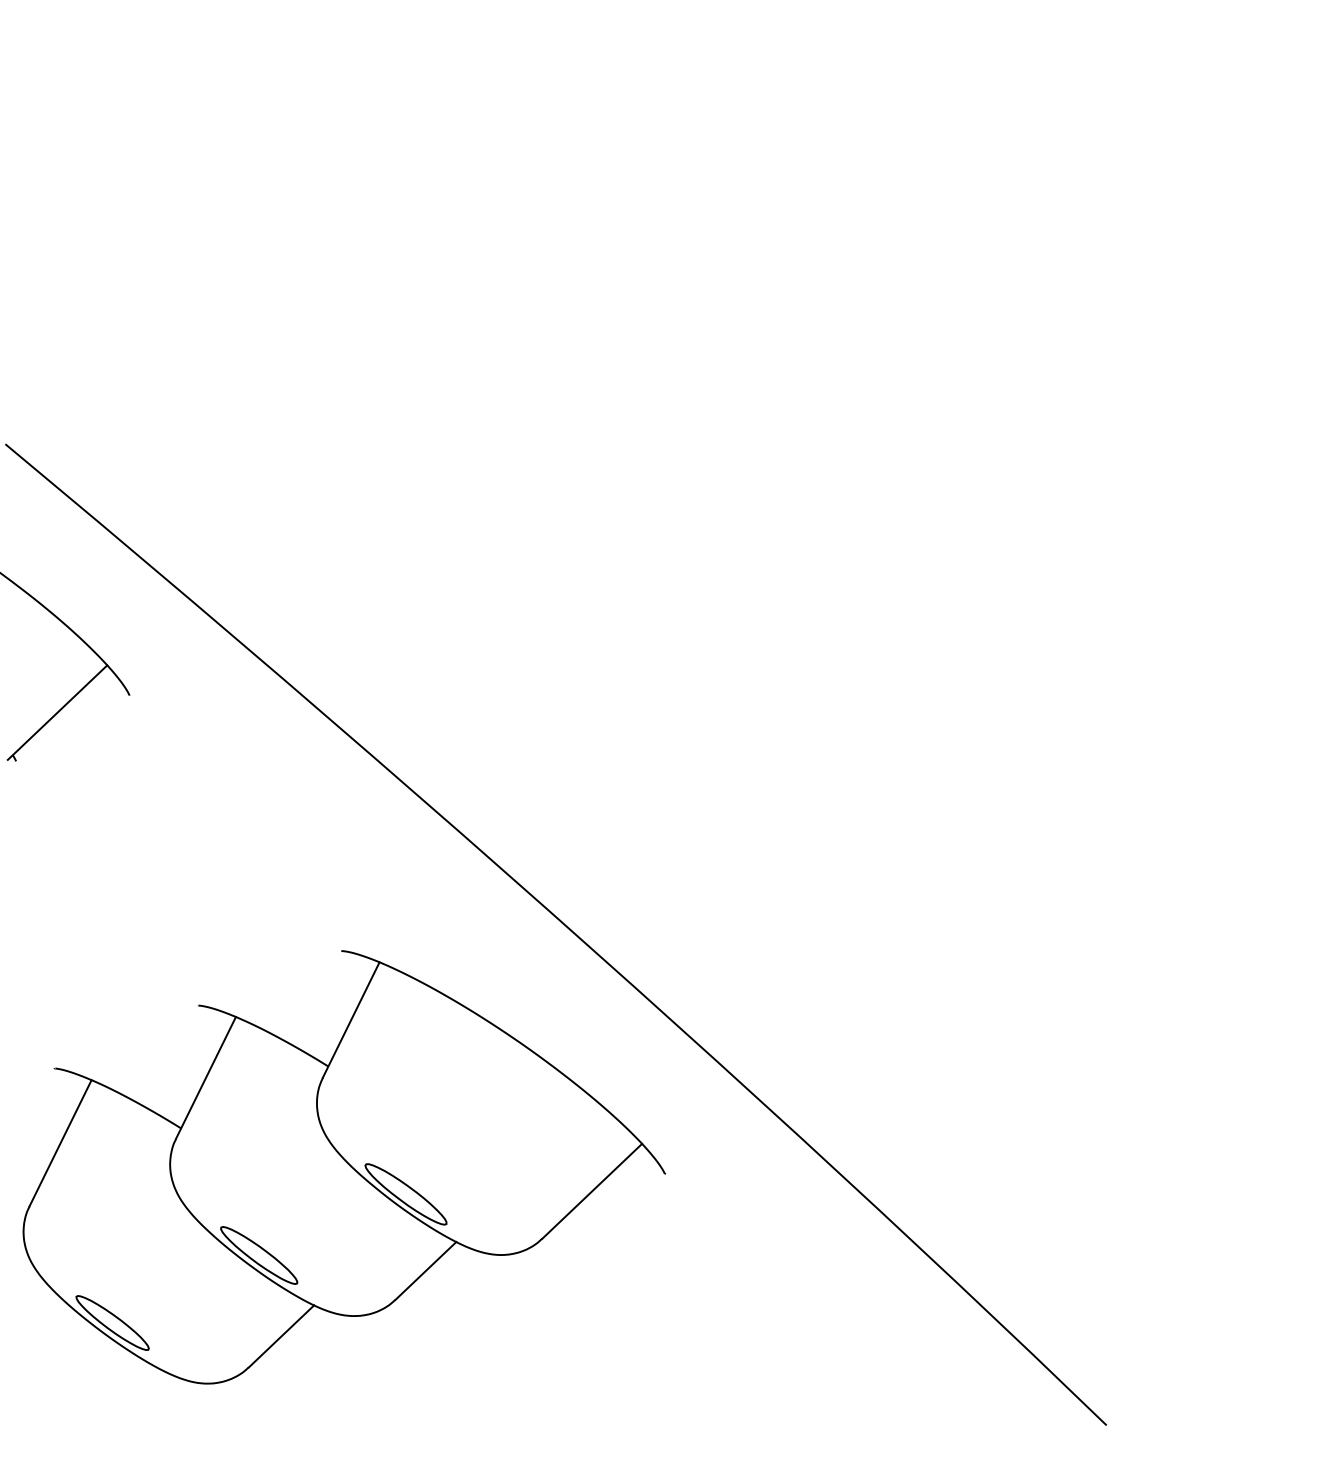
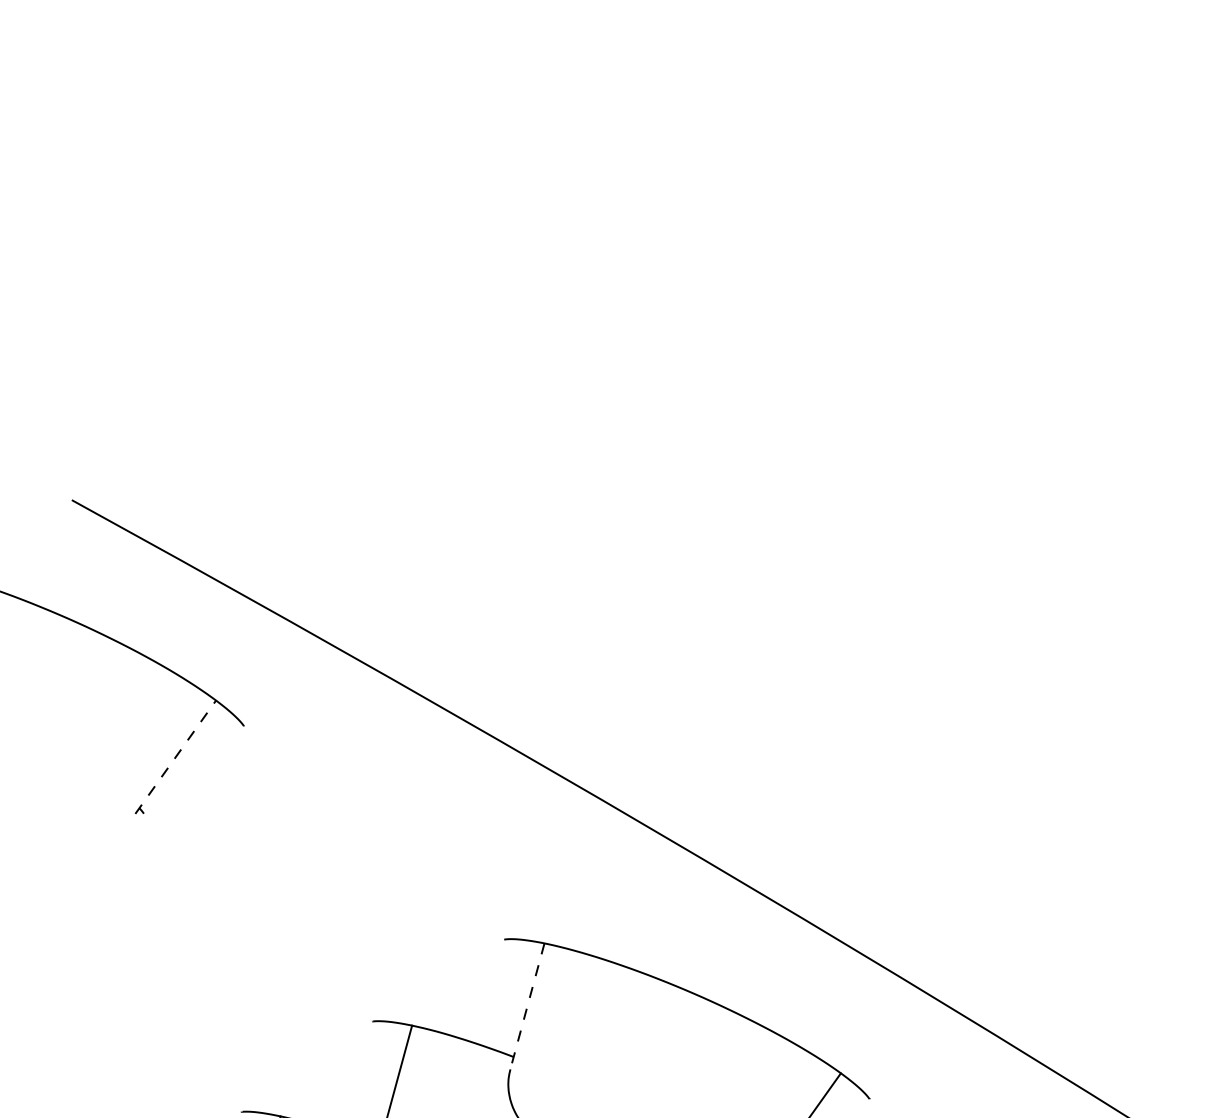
line: (57, 712) -> (175, 757), solid -> dashed
line: (351, 1020) -> (527, 1006), solid -> dashed

